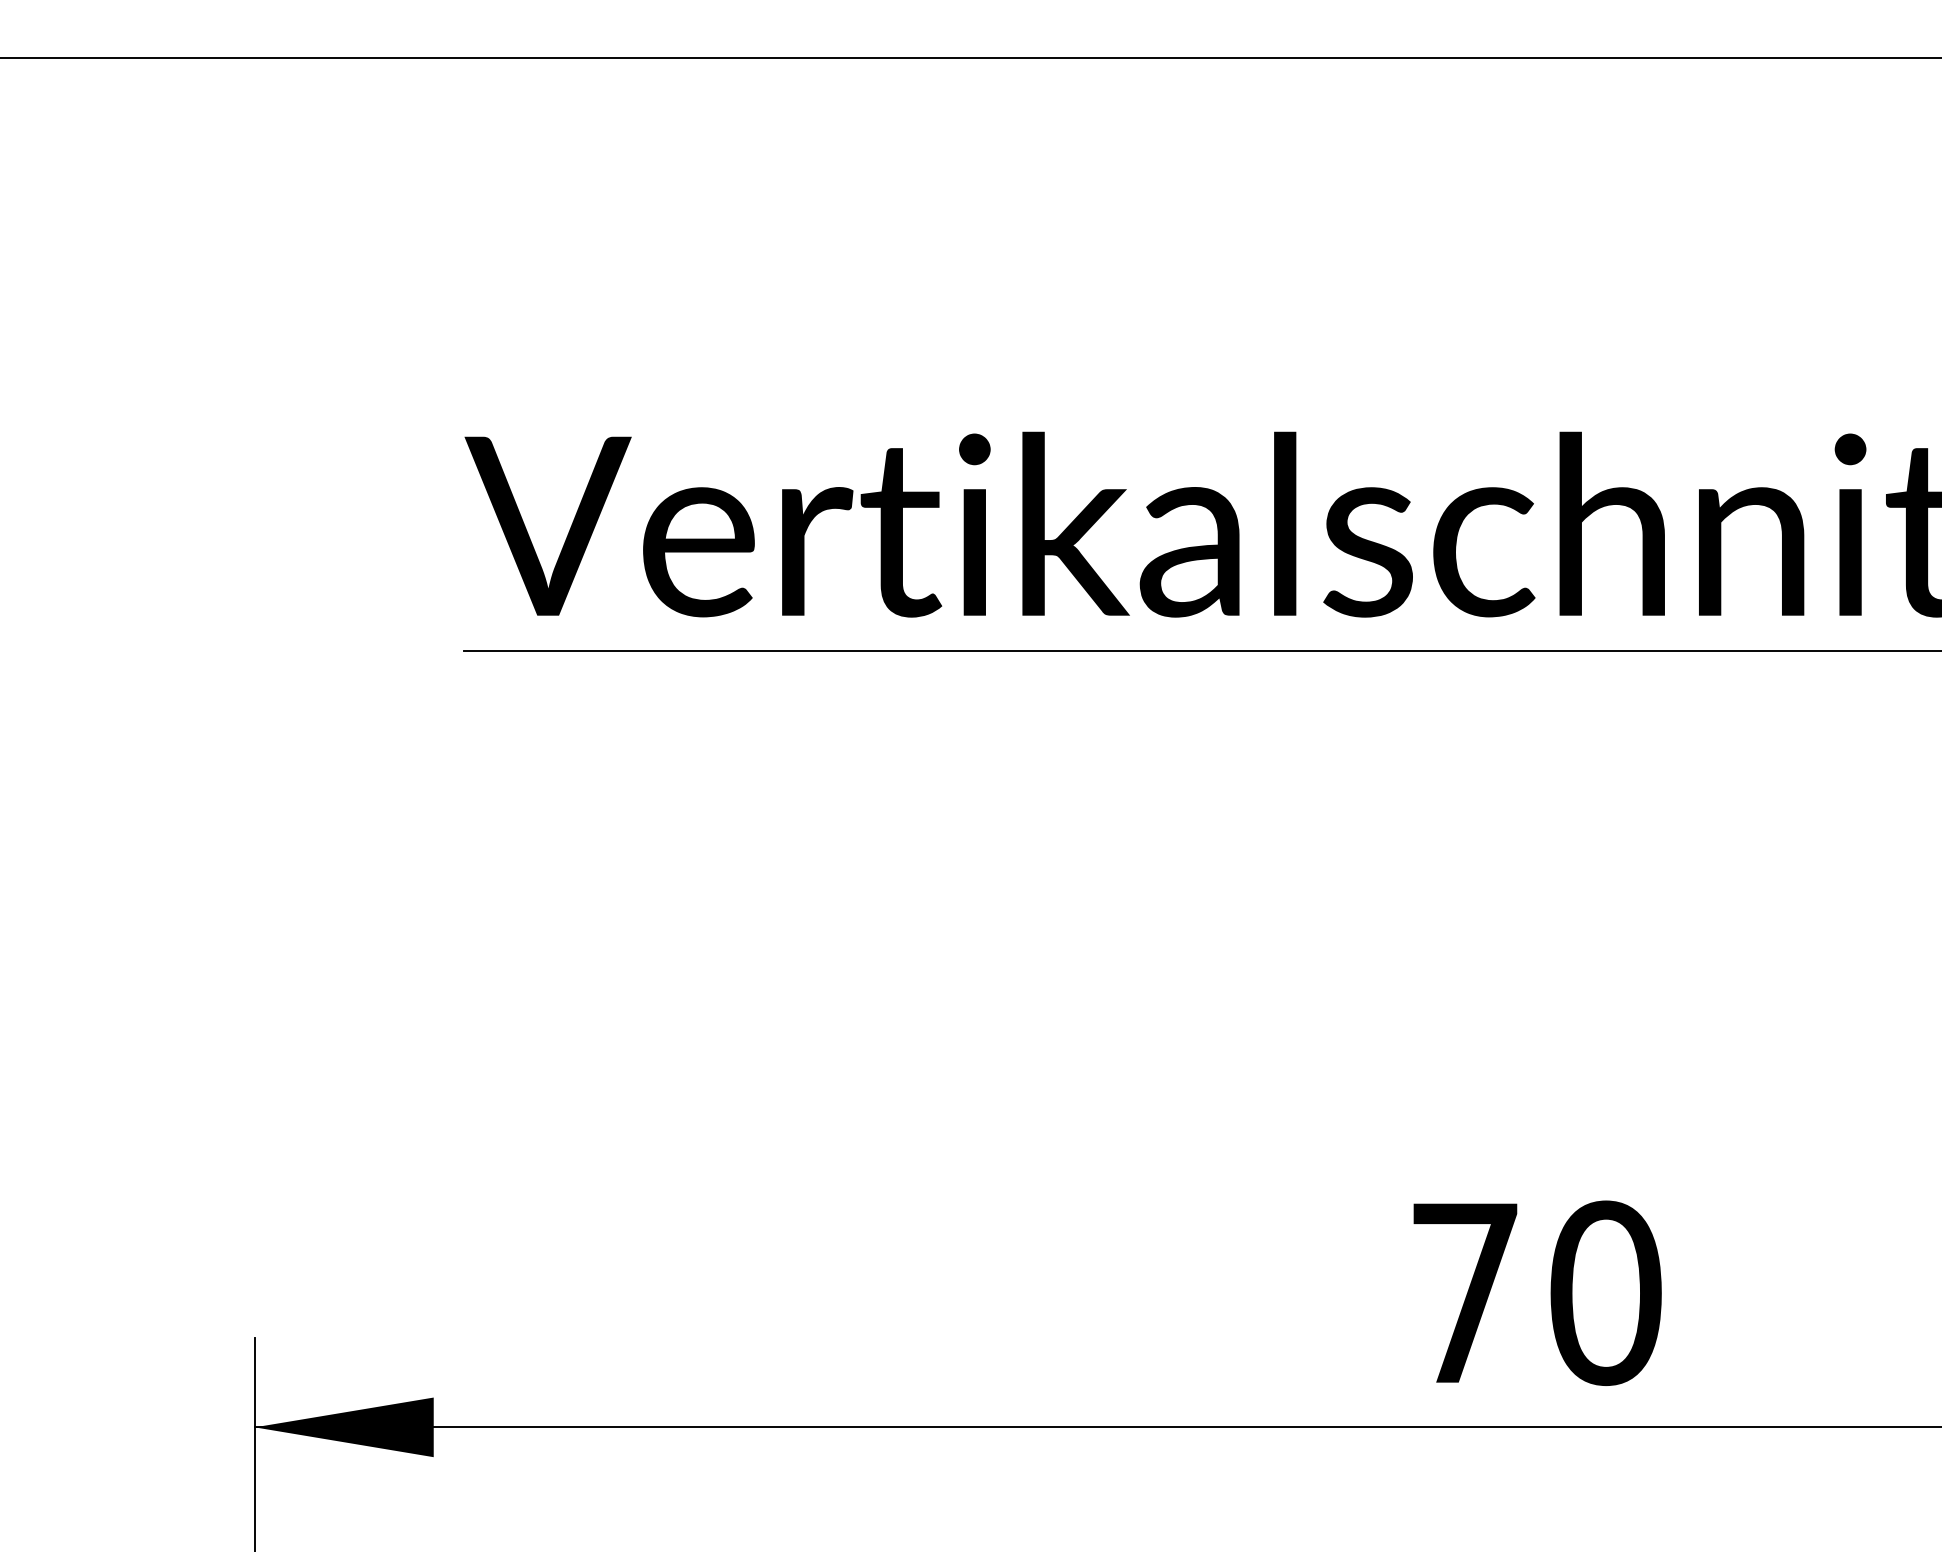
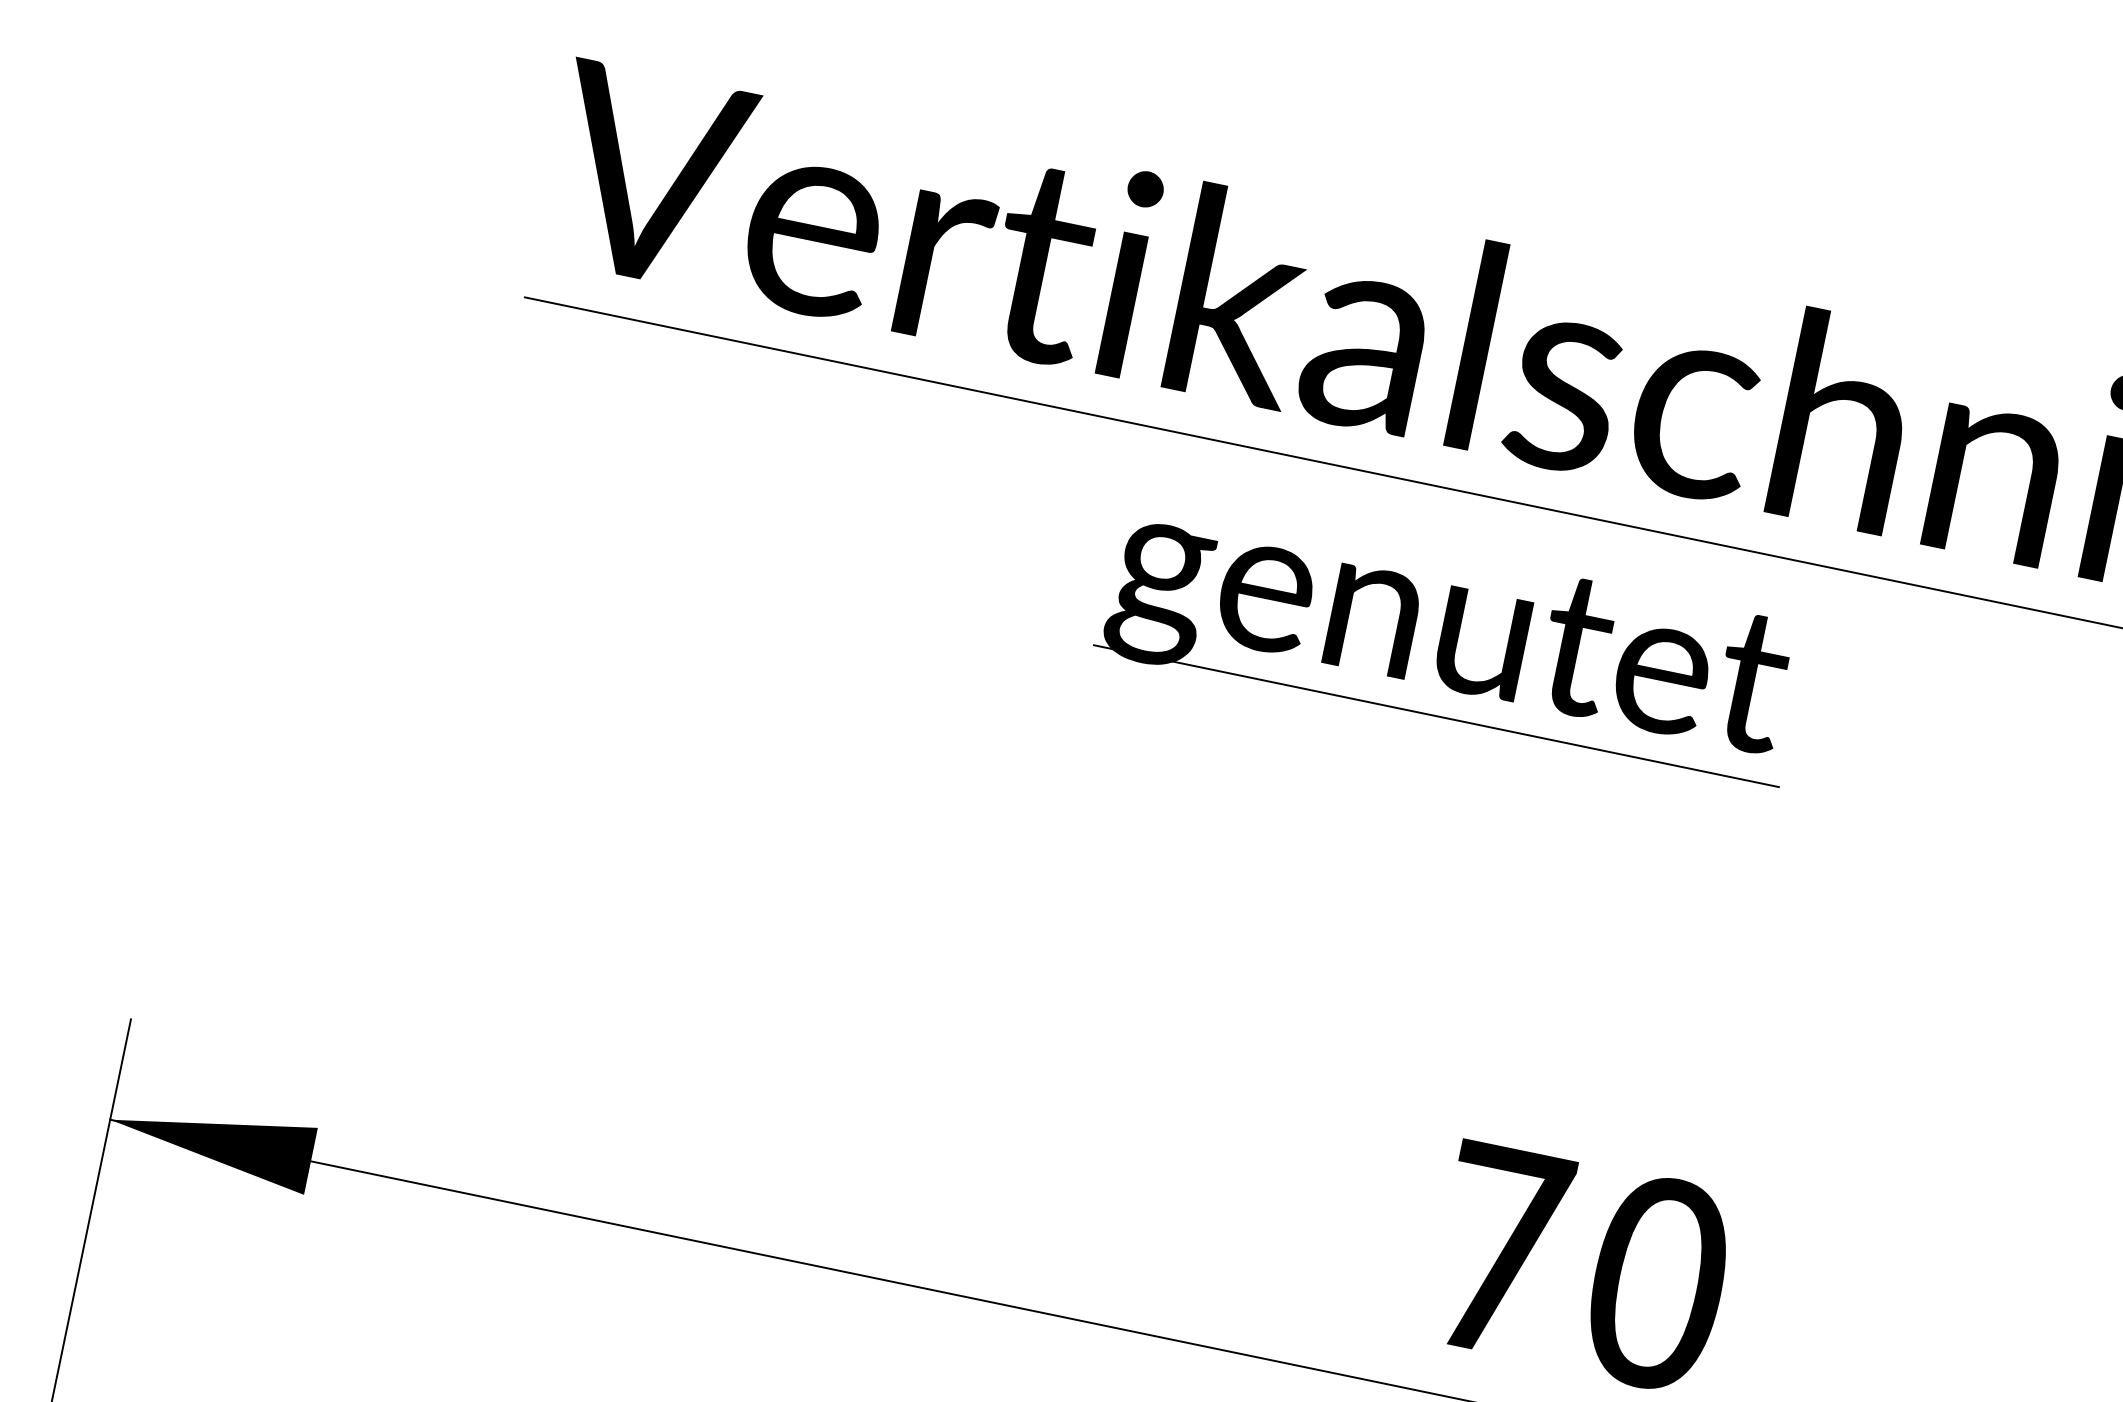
part: (1316, 779) -> (1452, 639), added

